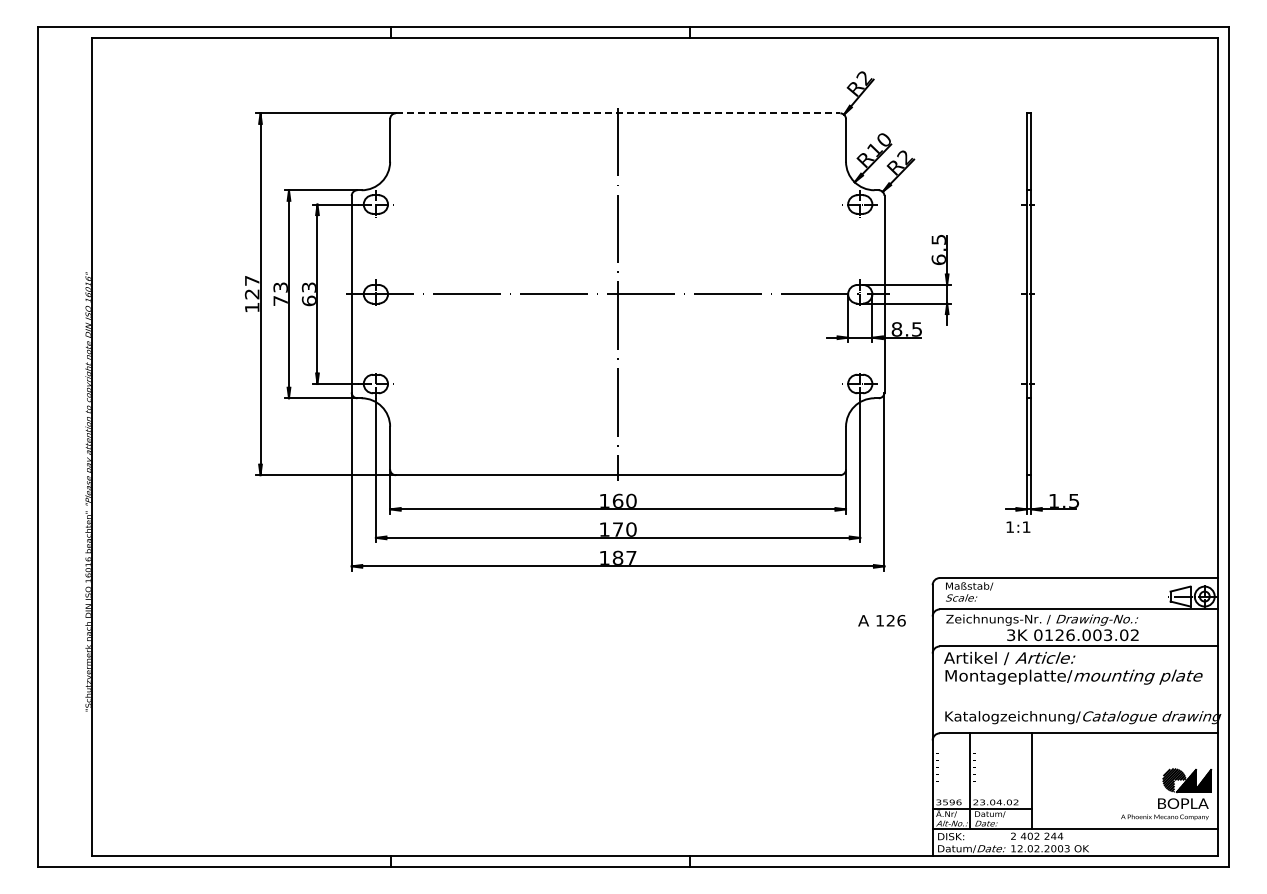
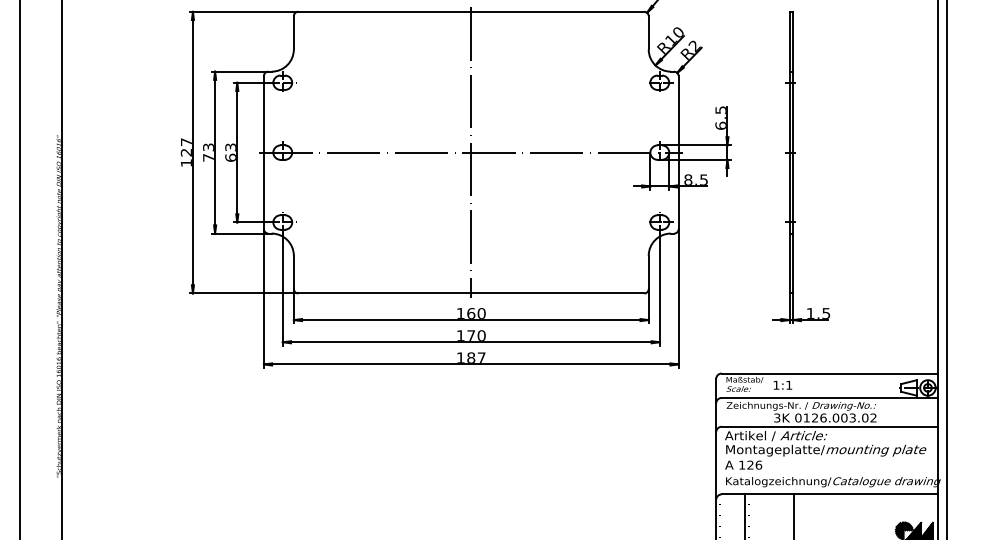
line: (618, 113) -> (471, 11), dashed -> solid
text: (1018, 526) -> (782, 384), moved
text: (881, 620) -> (743, 464), moved

